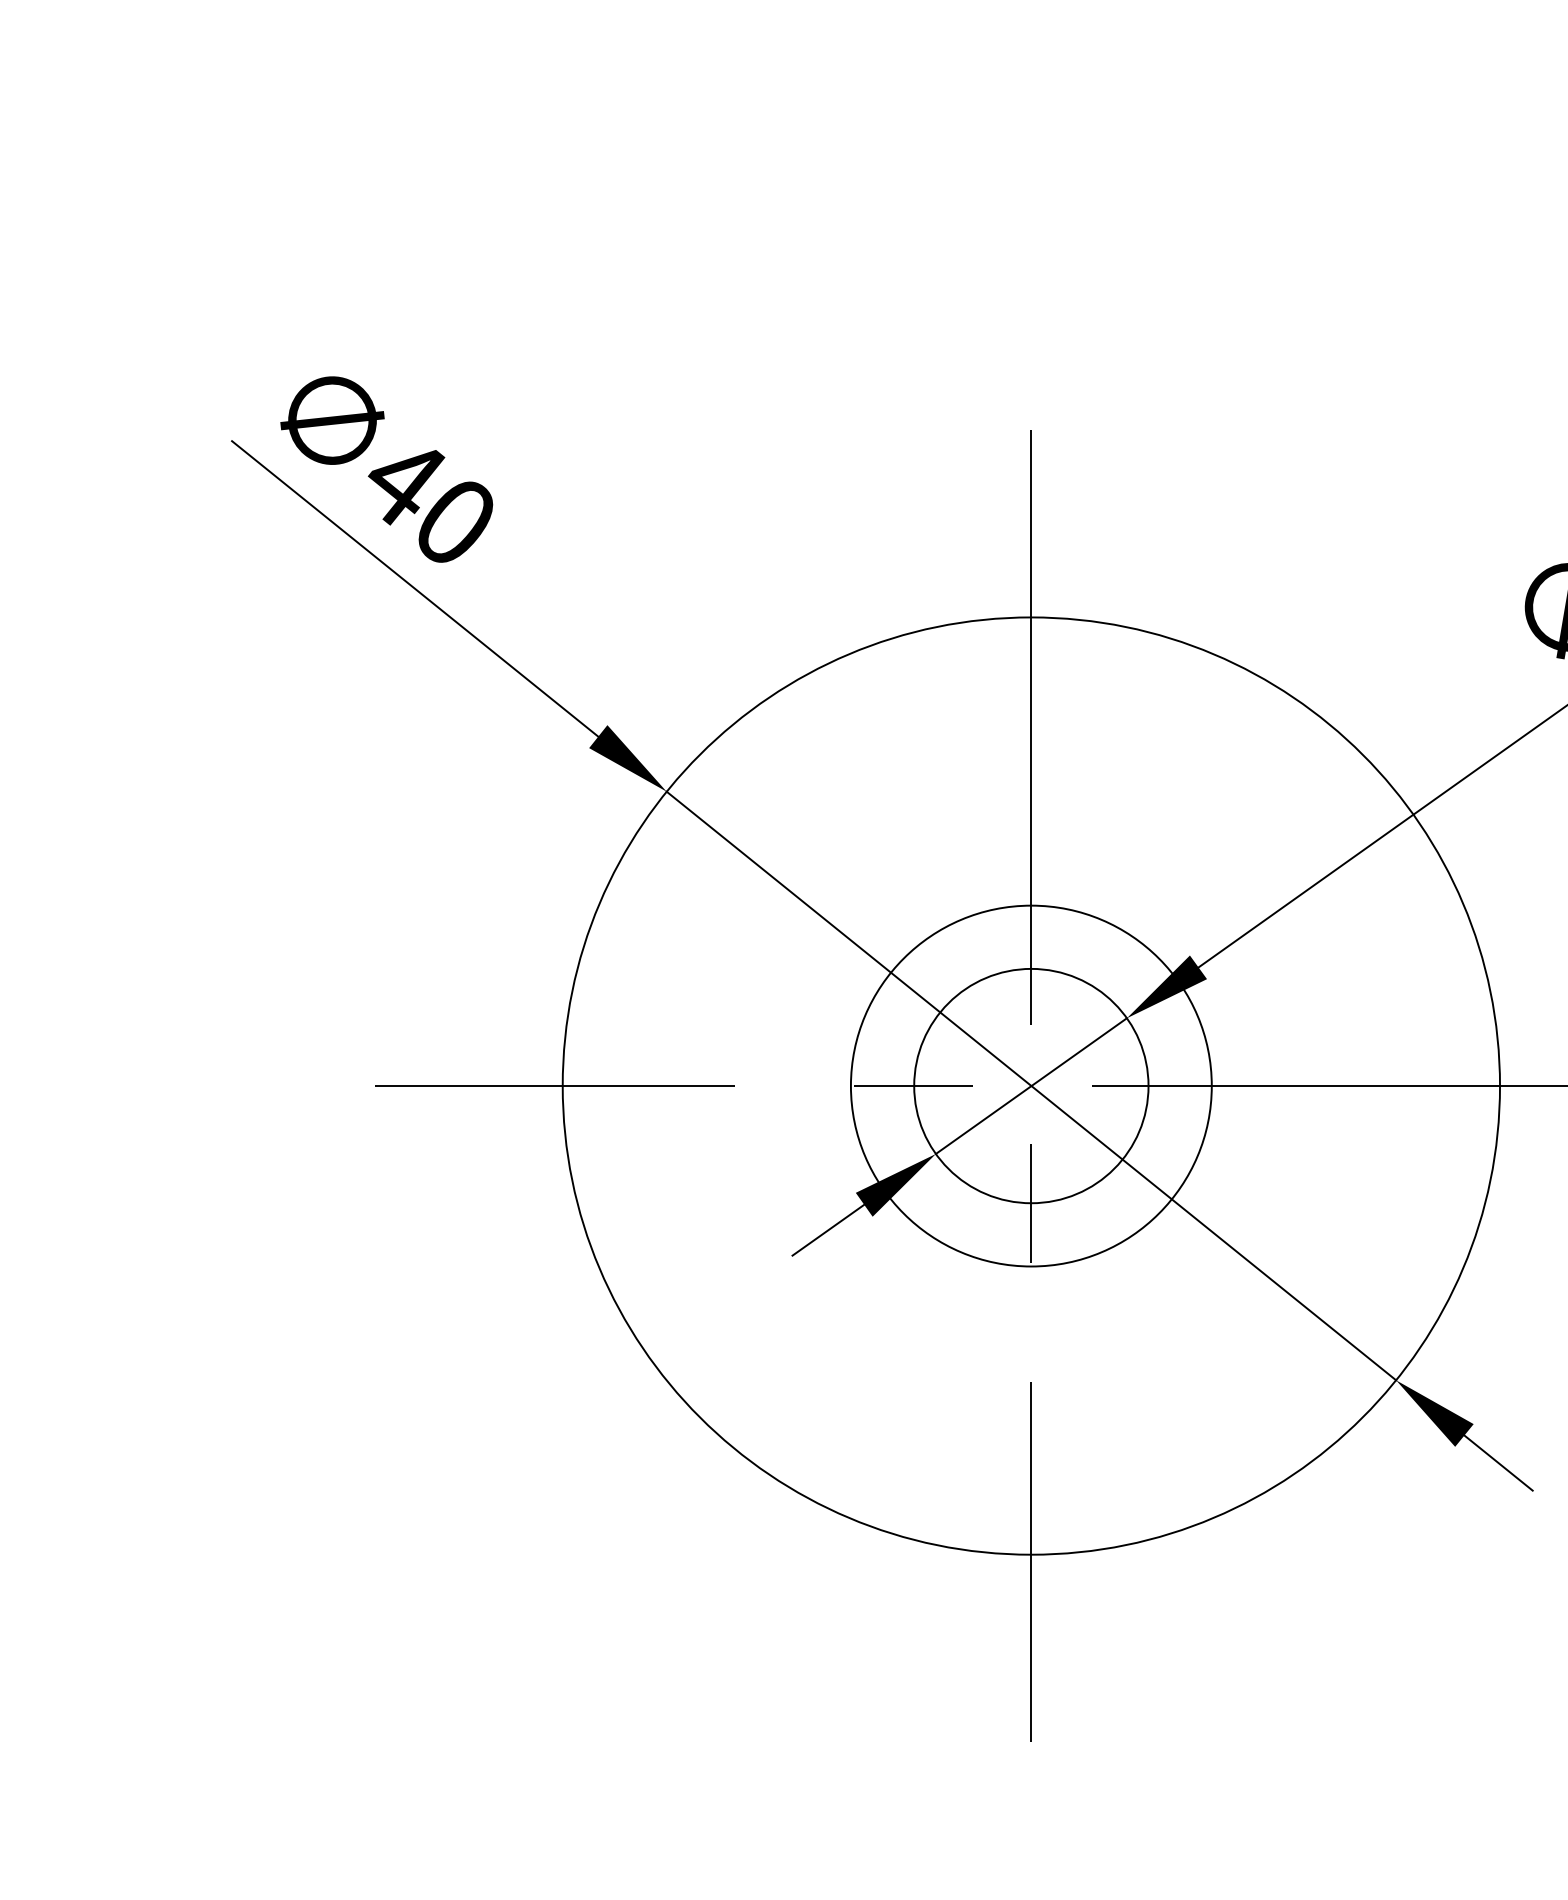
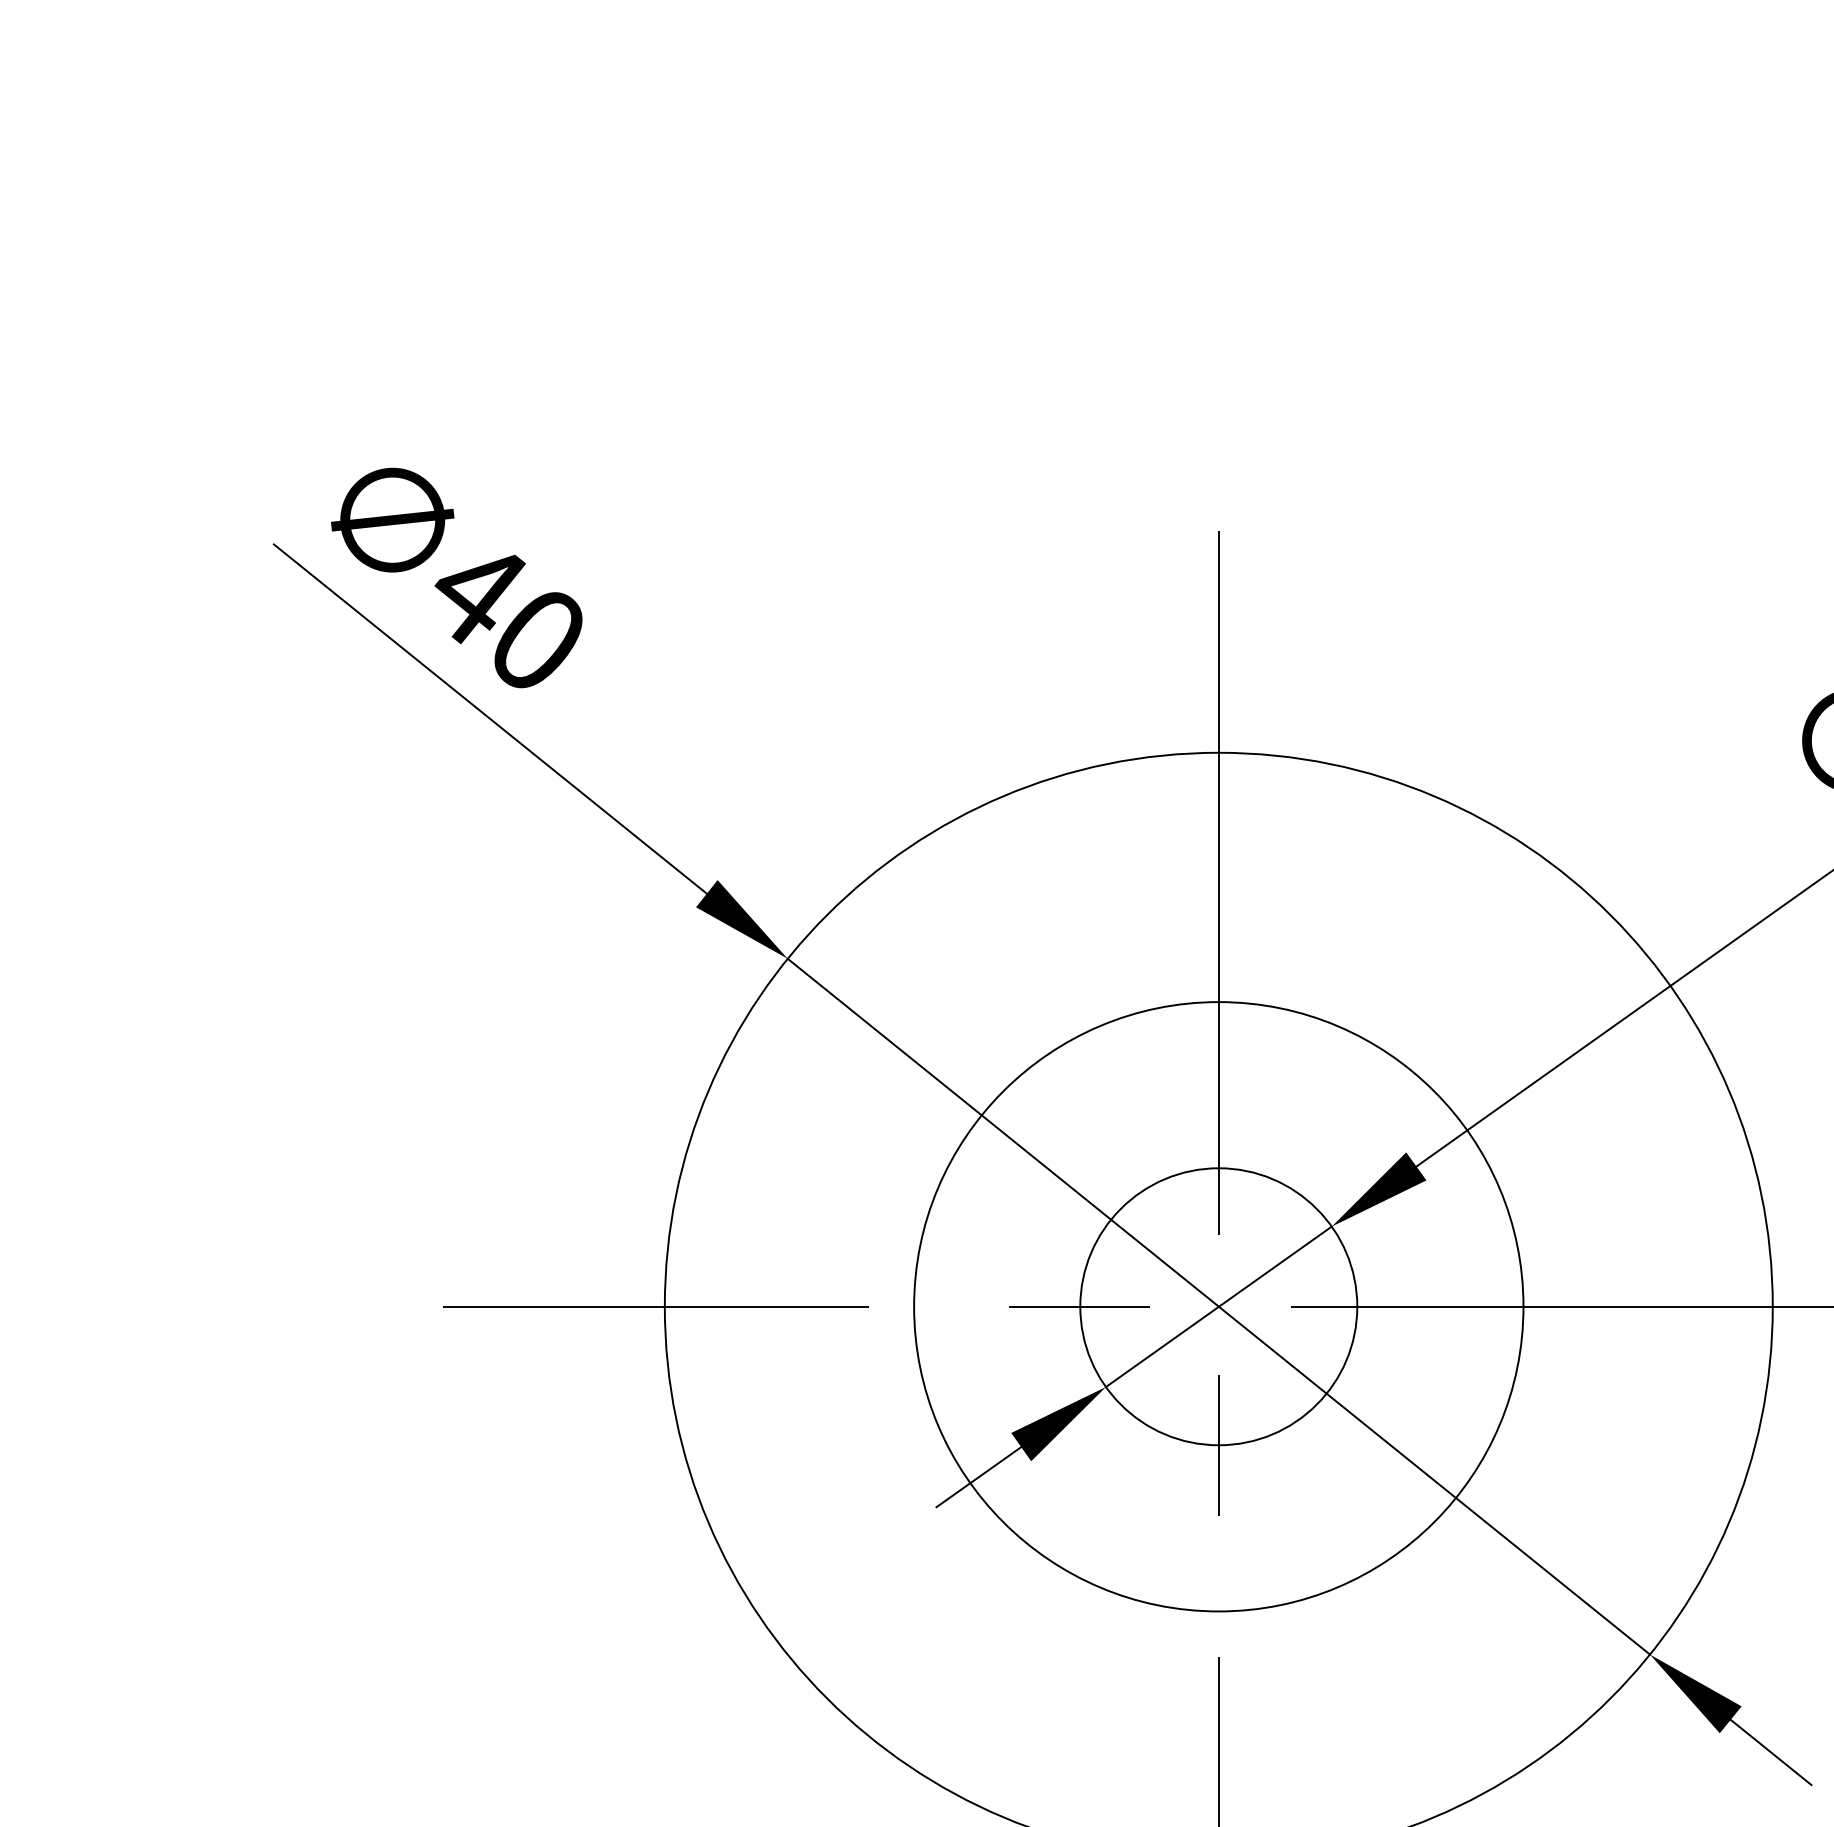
circle: (1031, 1085) -> (1218, 1306), size x1.43

